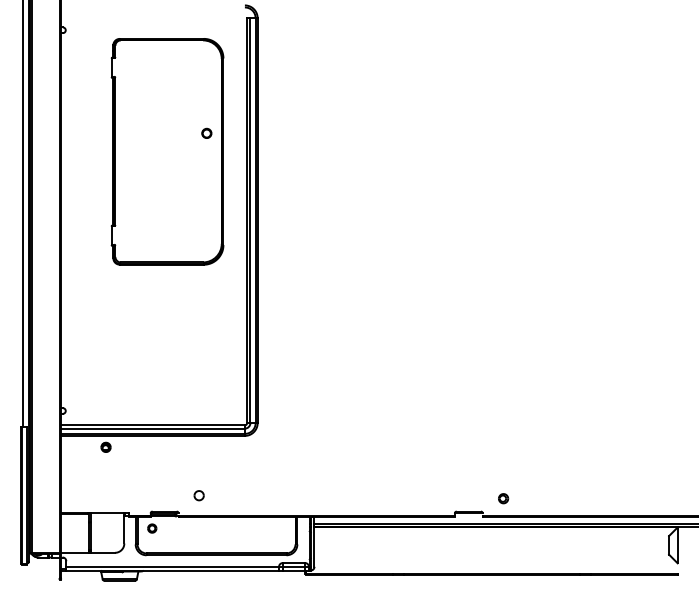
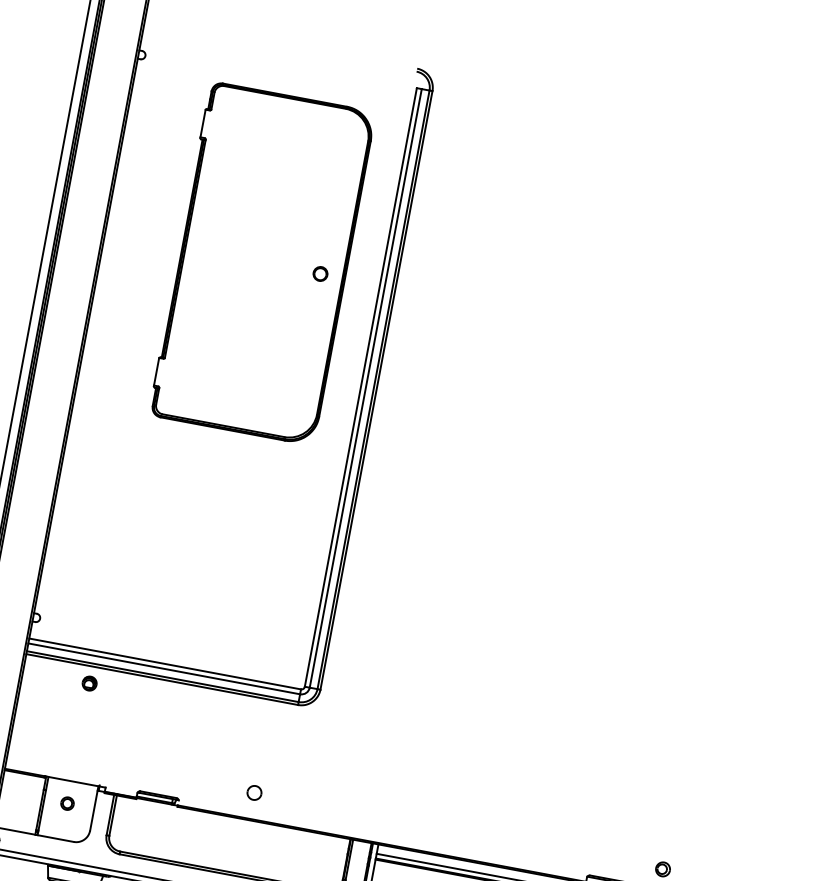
part: (206, 132) -> (320, 272), moved
part: (198, 495) -> (253, 792), moved
part: (152, 528) -> (67, 803), moved

